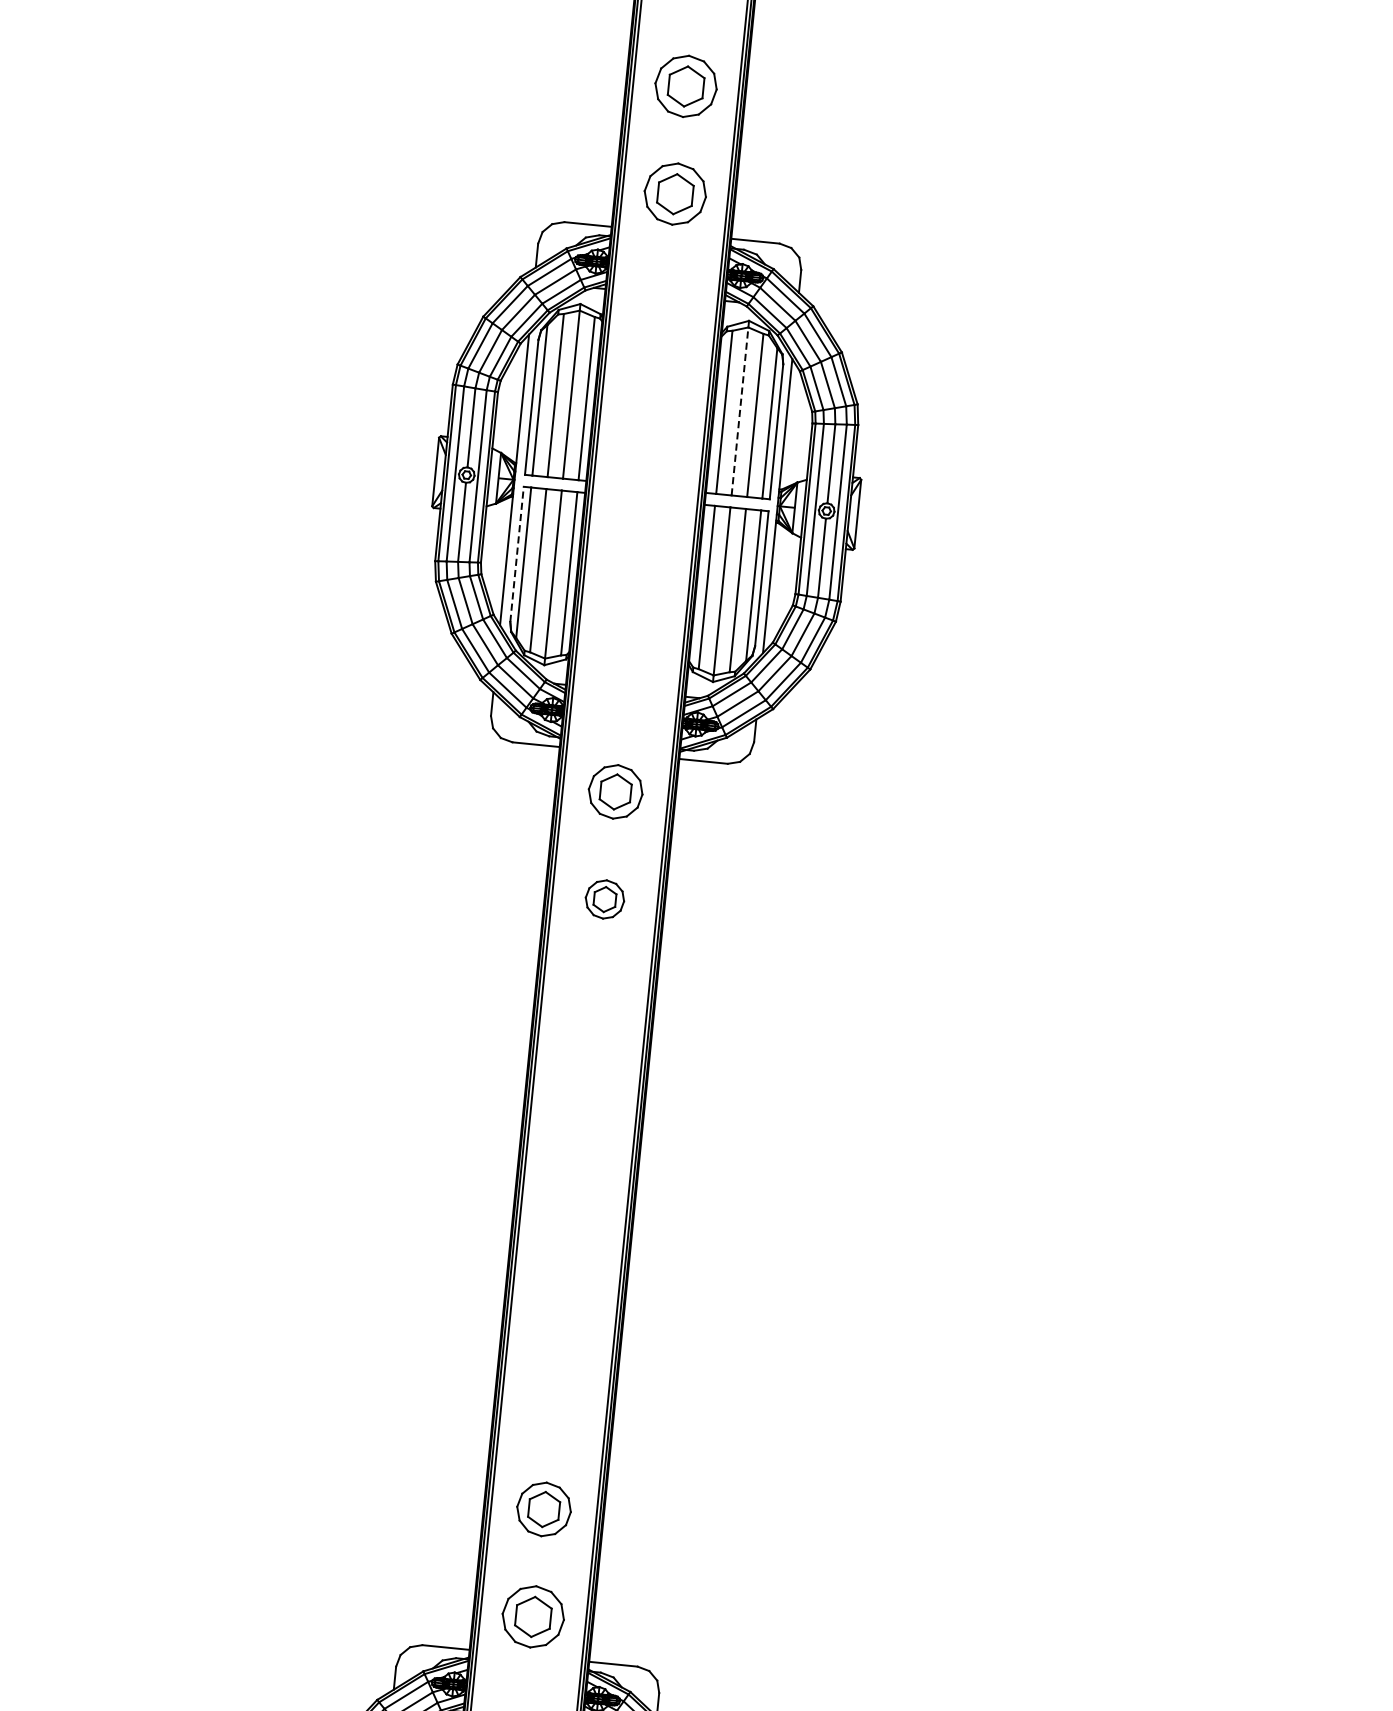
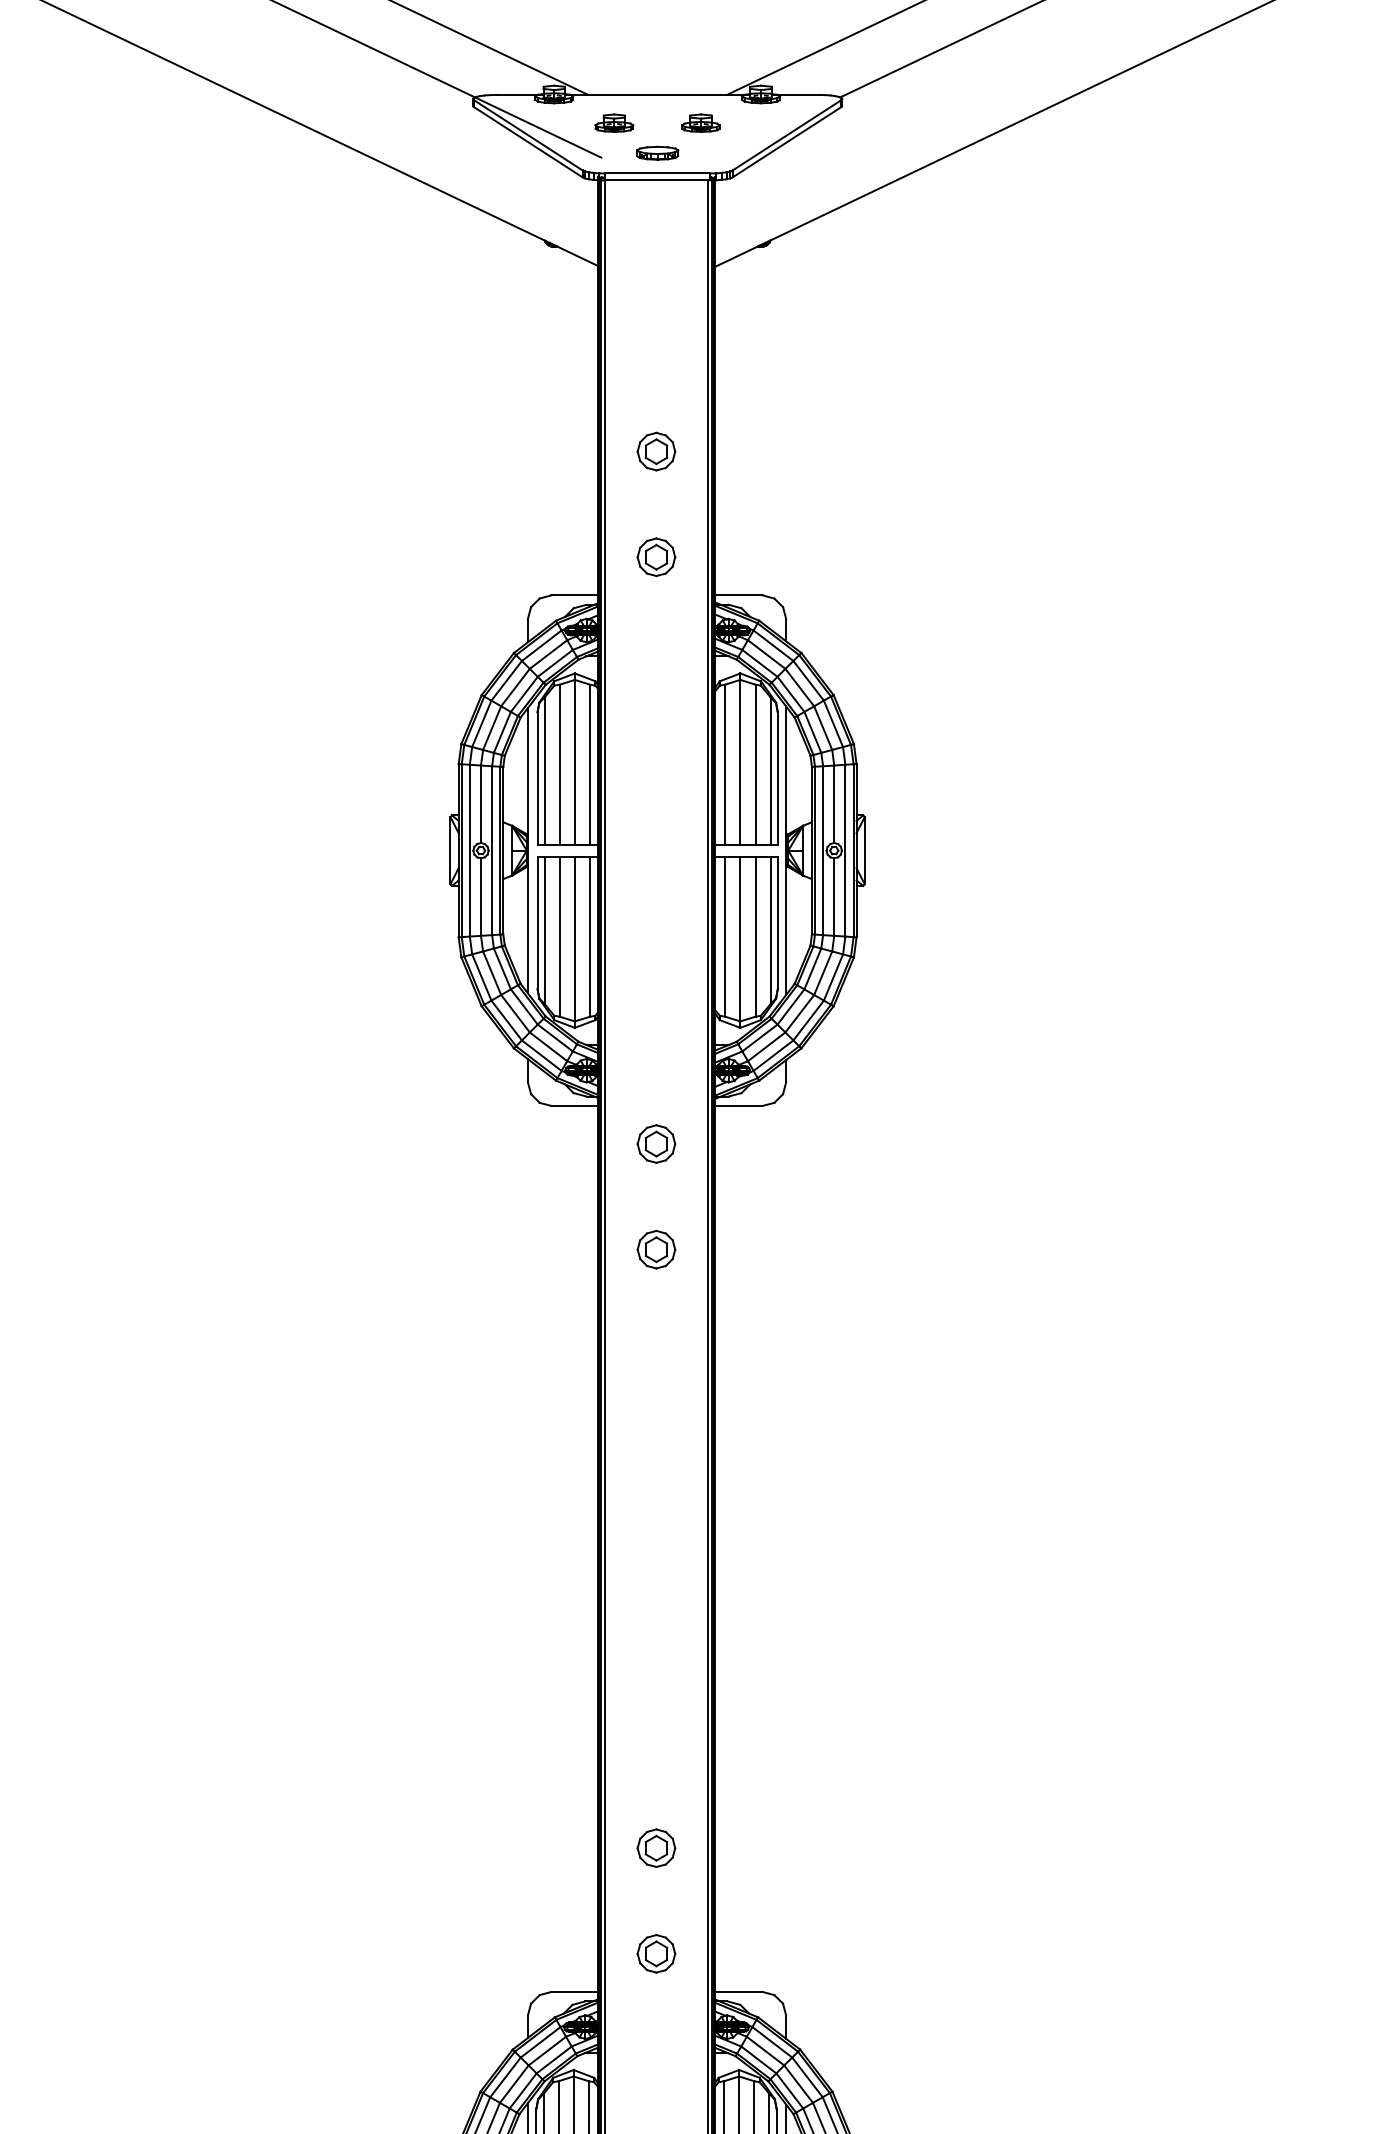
part: (686, 86) -> (656, 451), size x0.62
part: (675, 193) -> (656, 556), size x0.62
line: (740, 410) -> (740, 761), dashed -> solid
line: (517, 554) -> (537, 922), dashed -> solid
part: (615, 791) -> (656, 1143), size x0.71
part: (544, 1508) -> (656, 1847), size x0.71
part: (533, 1616) -> (656, 1953), size x0.62

